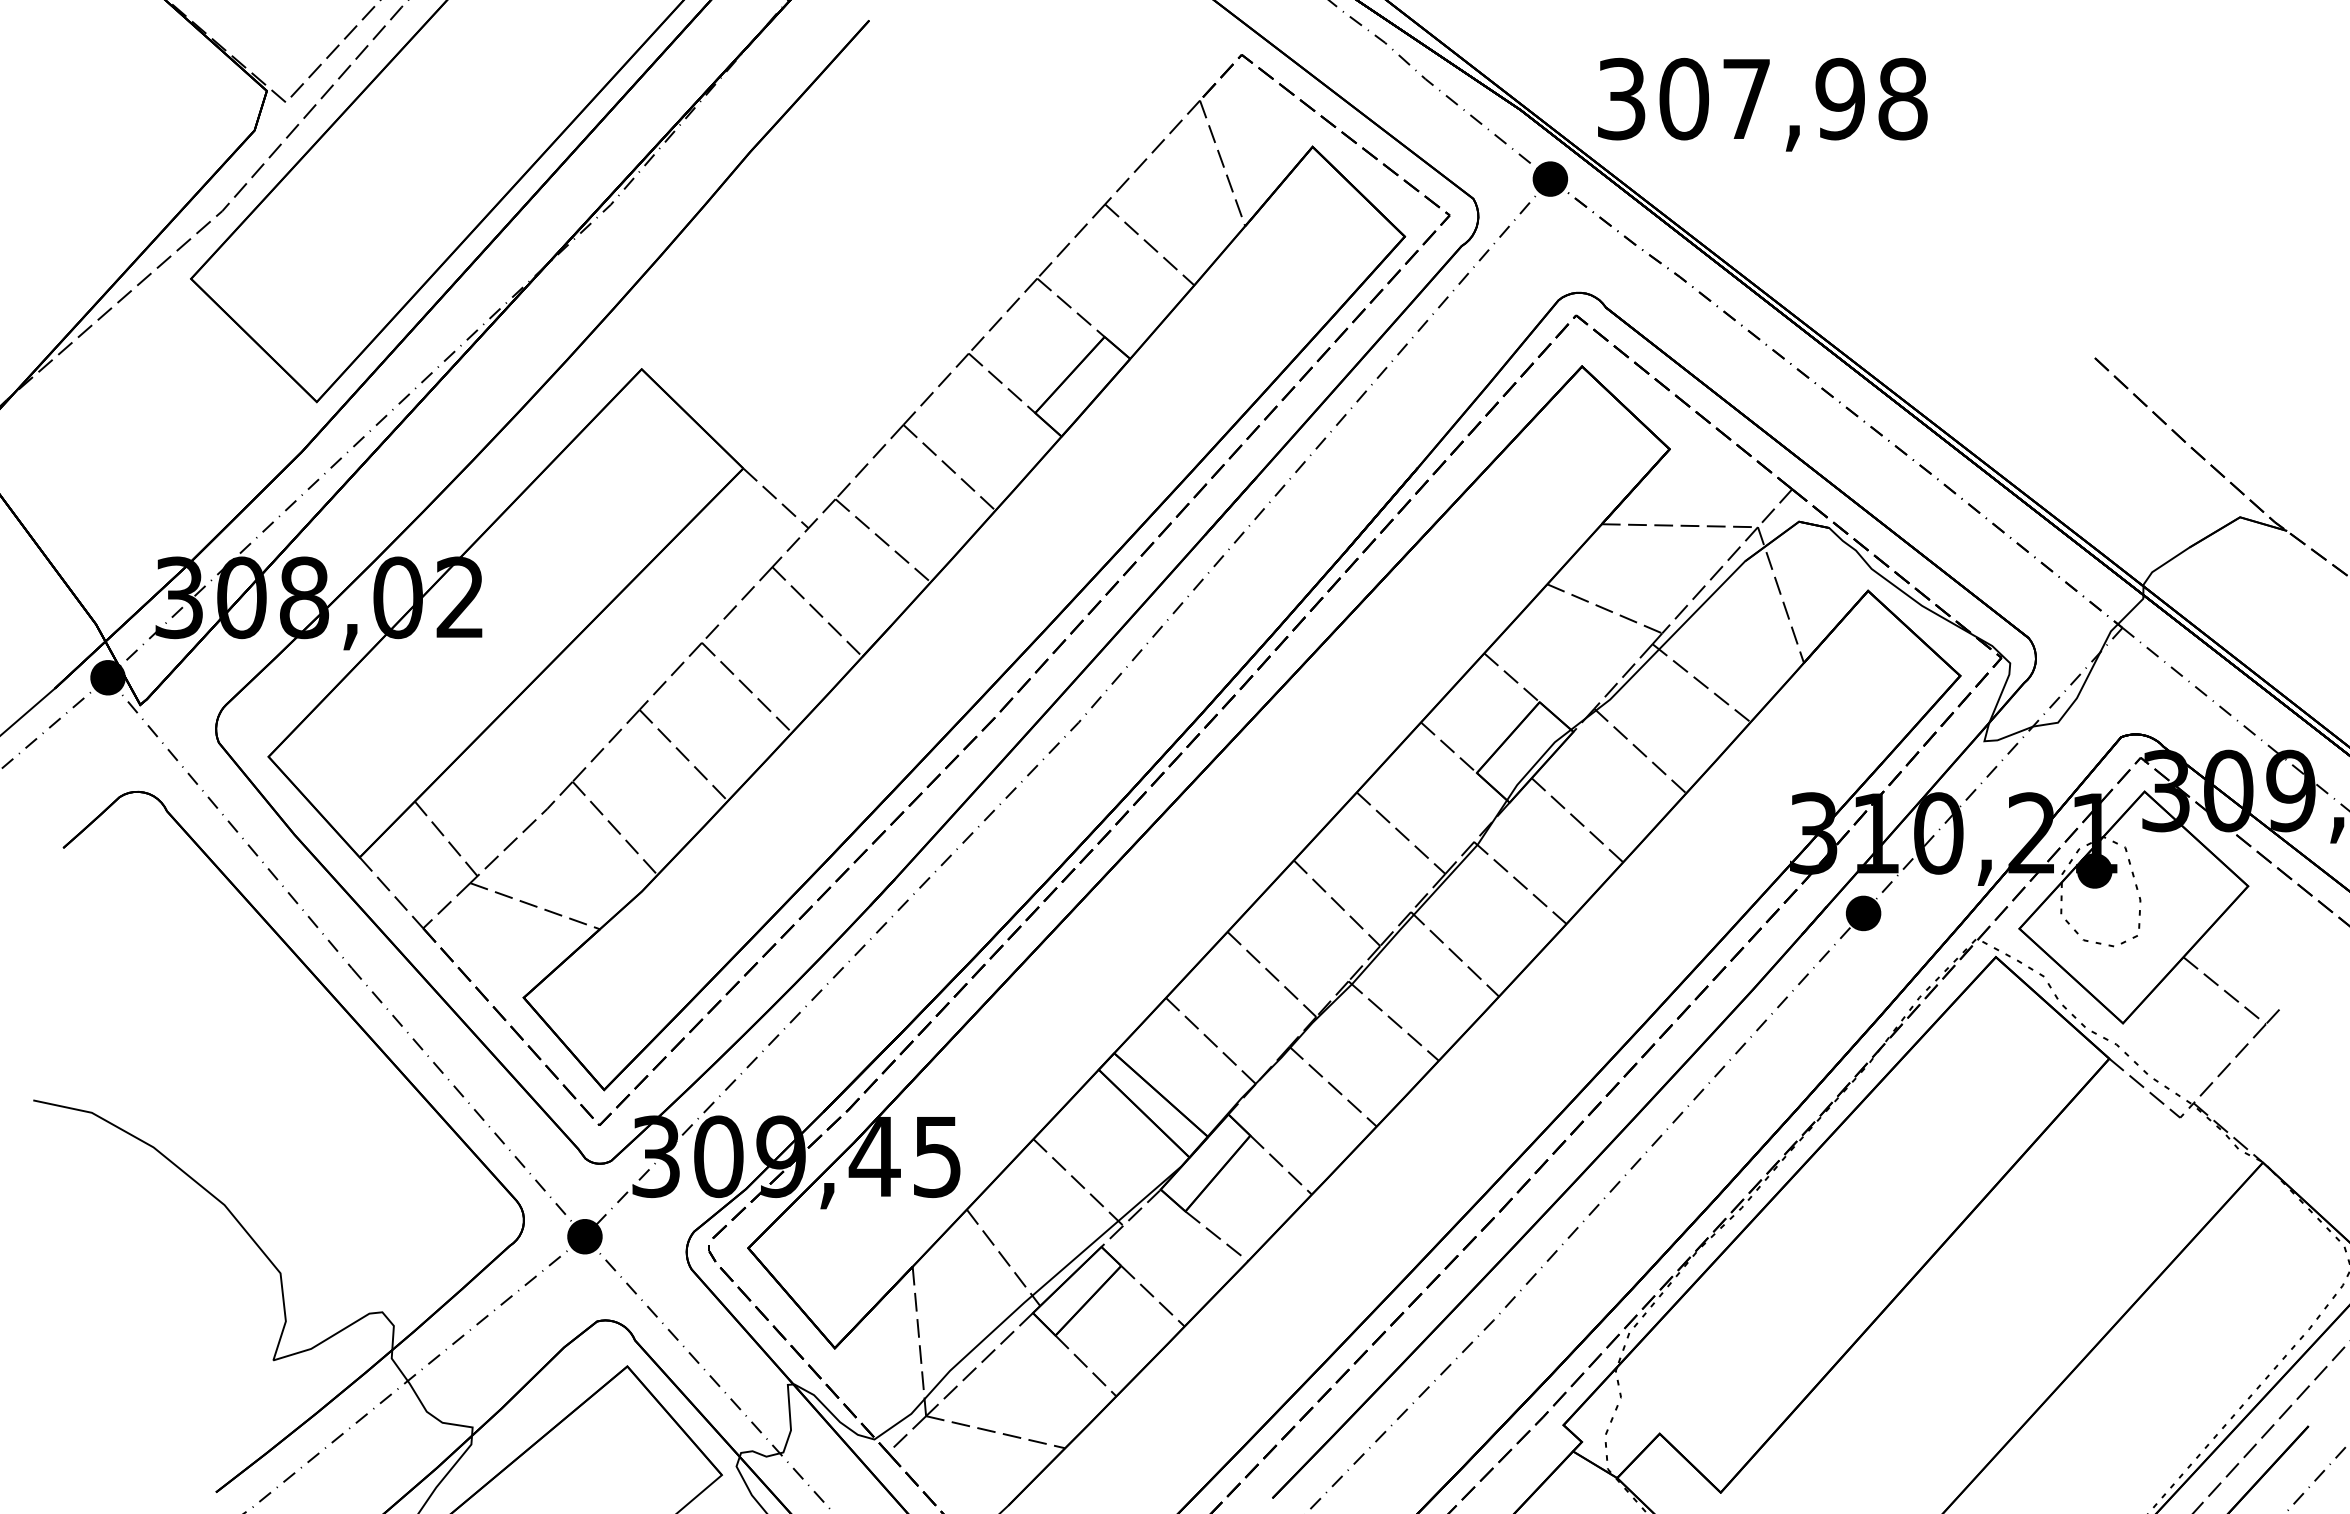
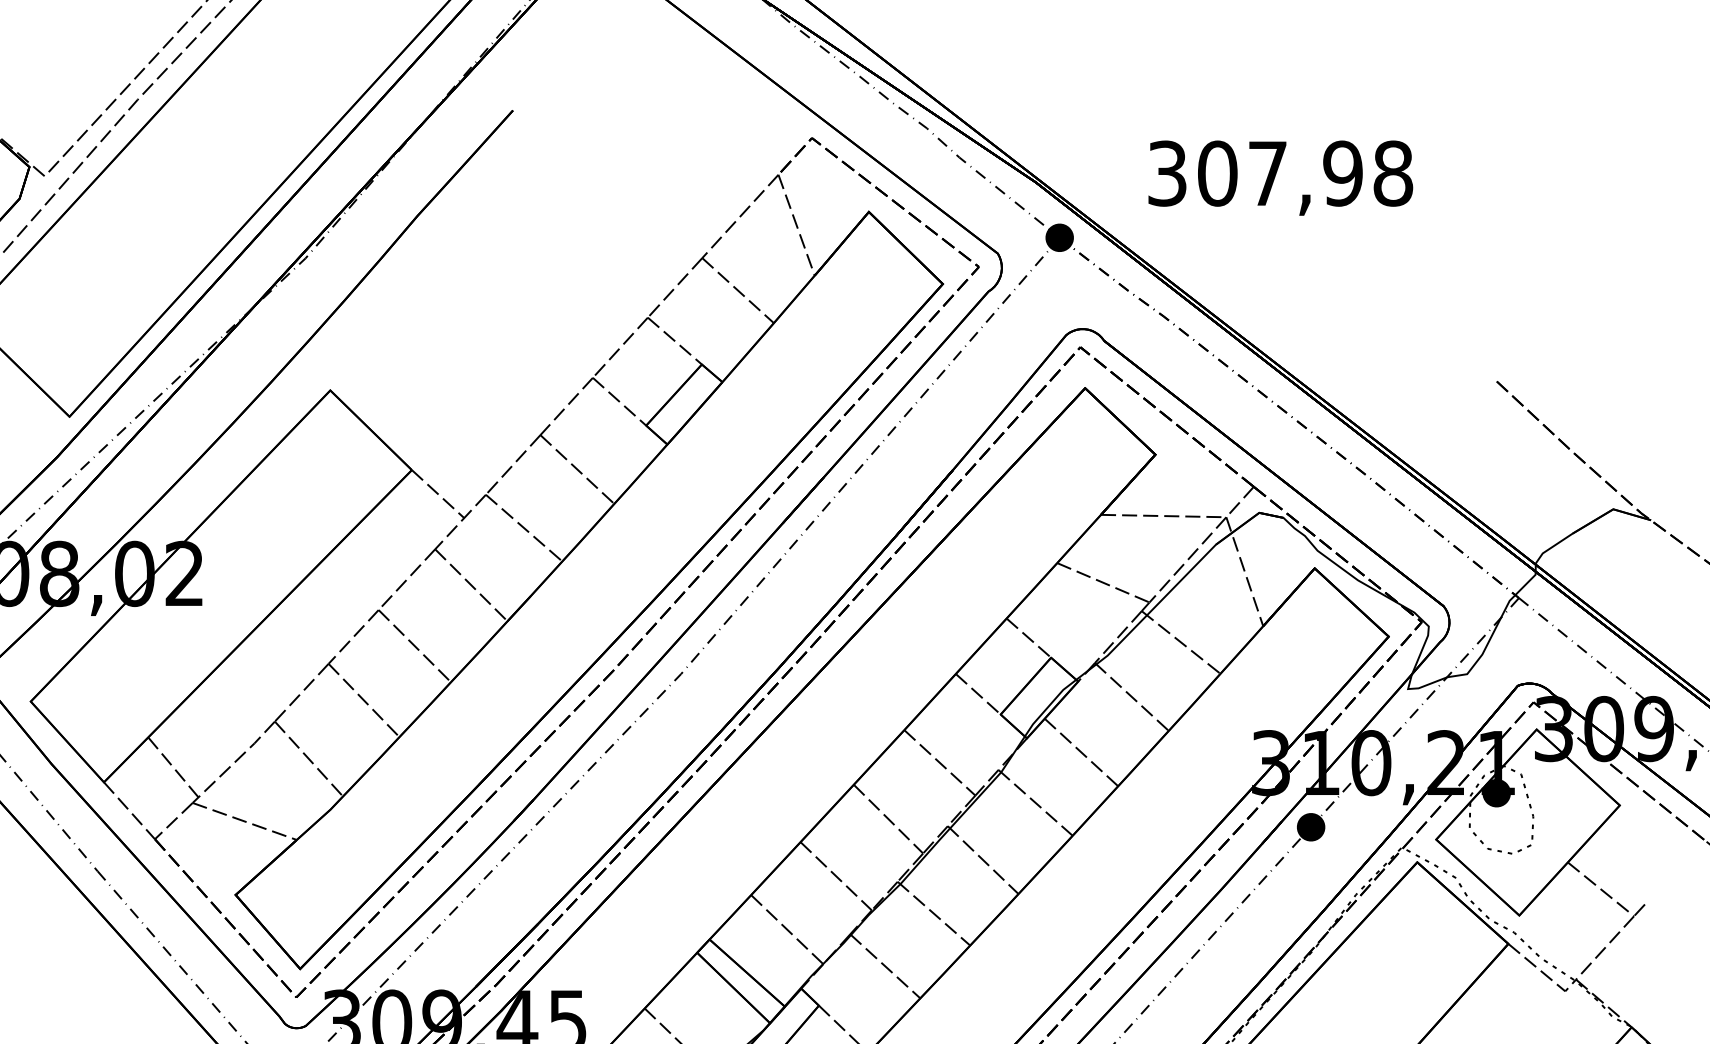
text: (1762, 104) -> (1280, 177), moved

